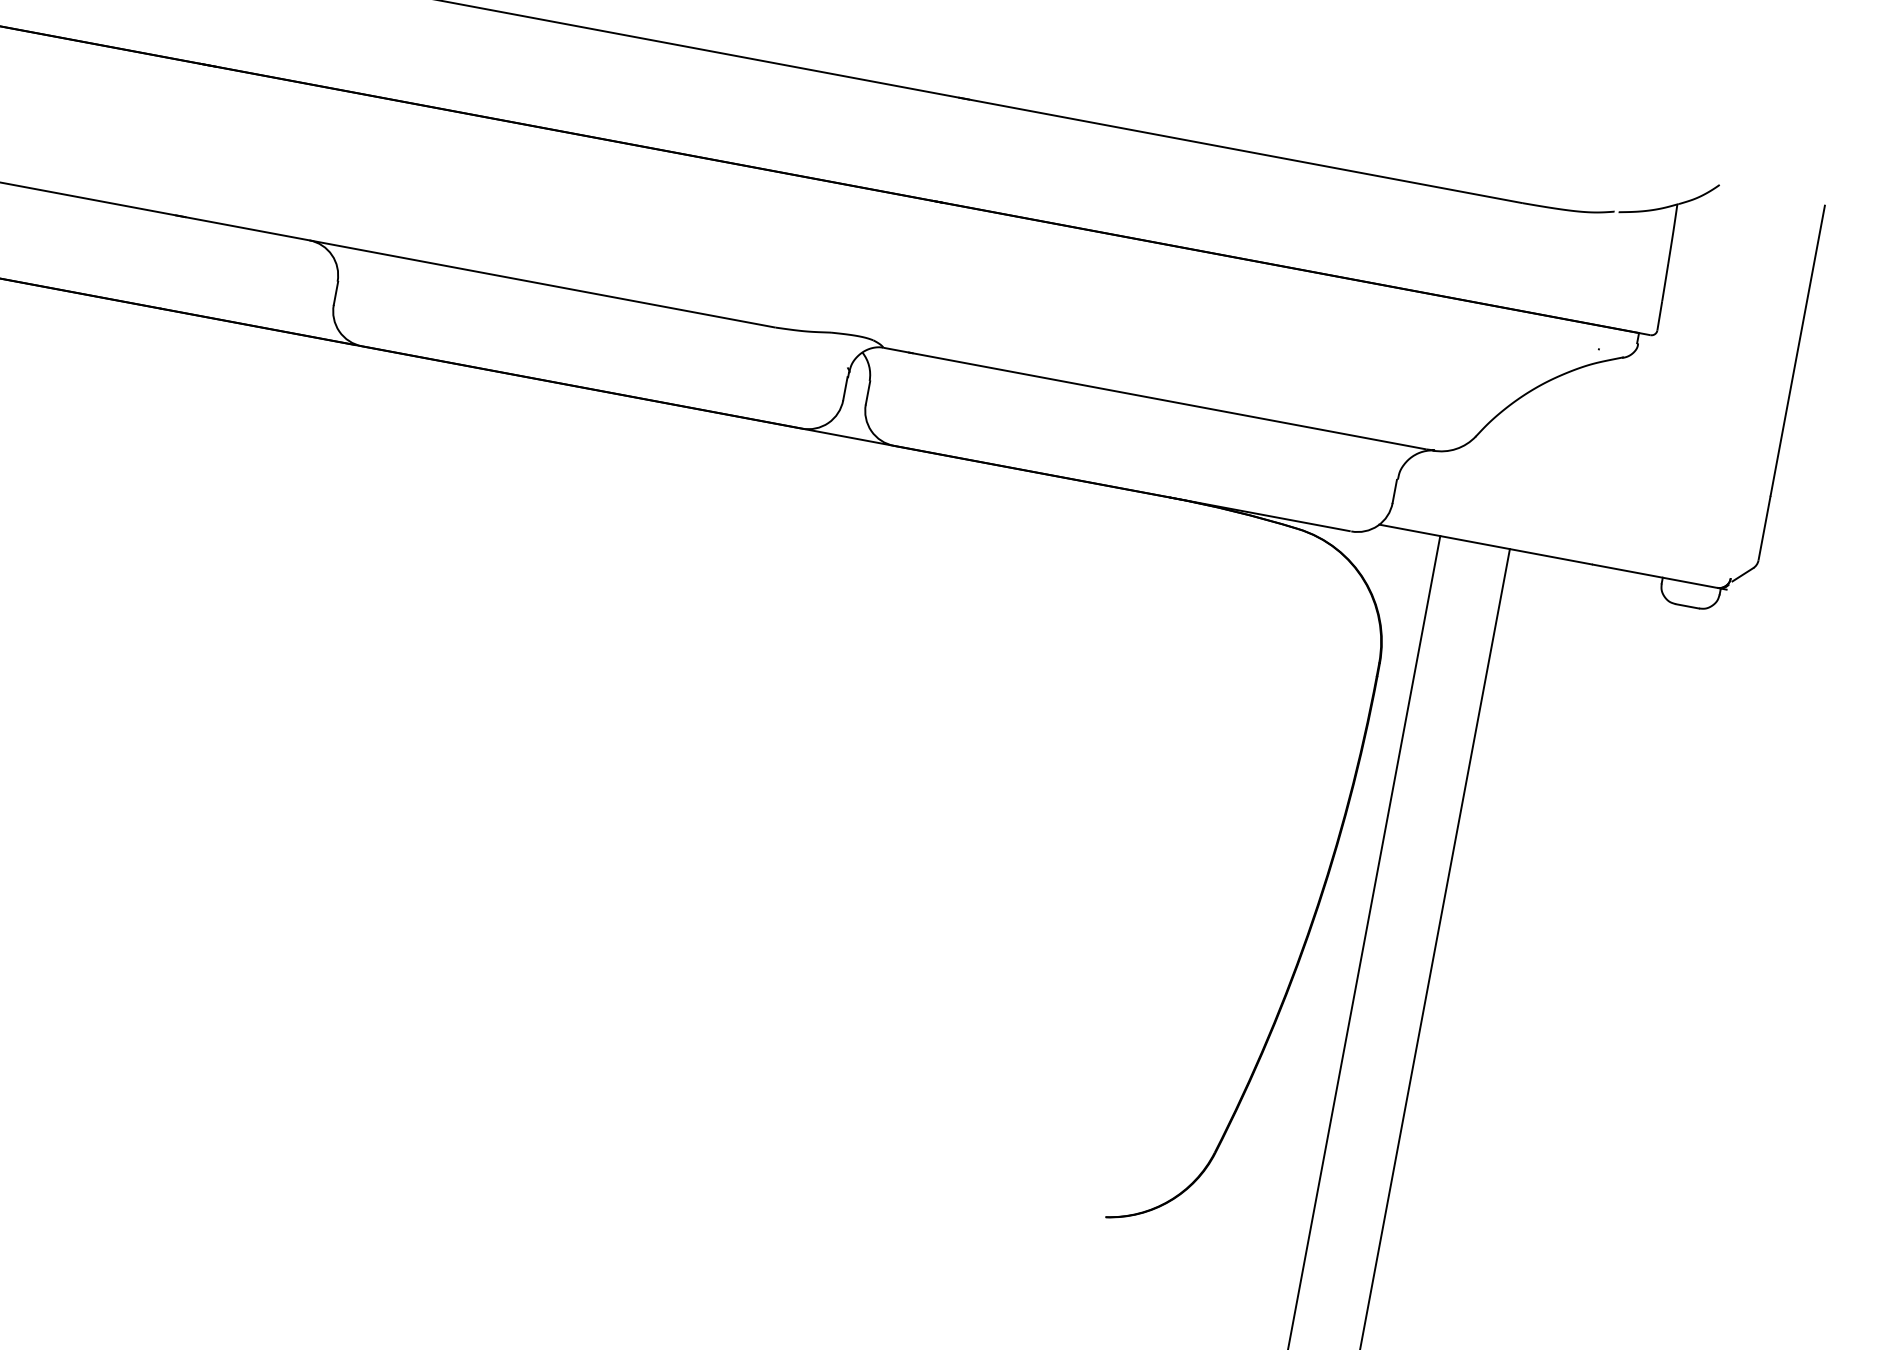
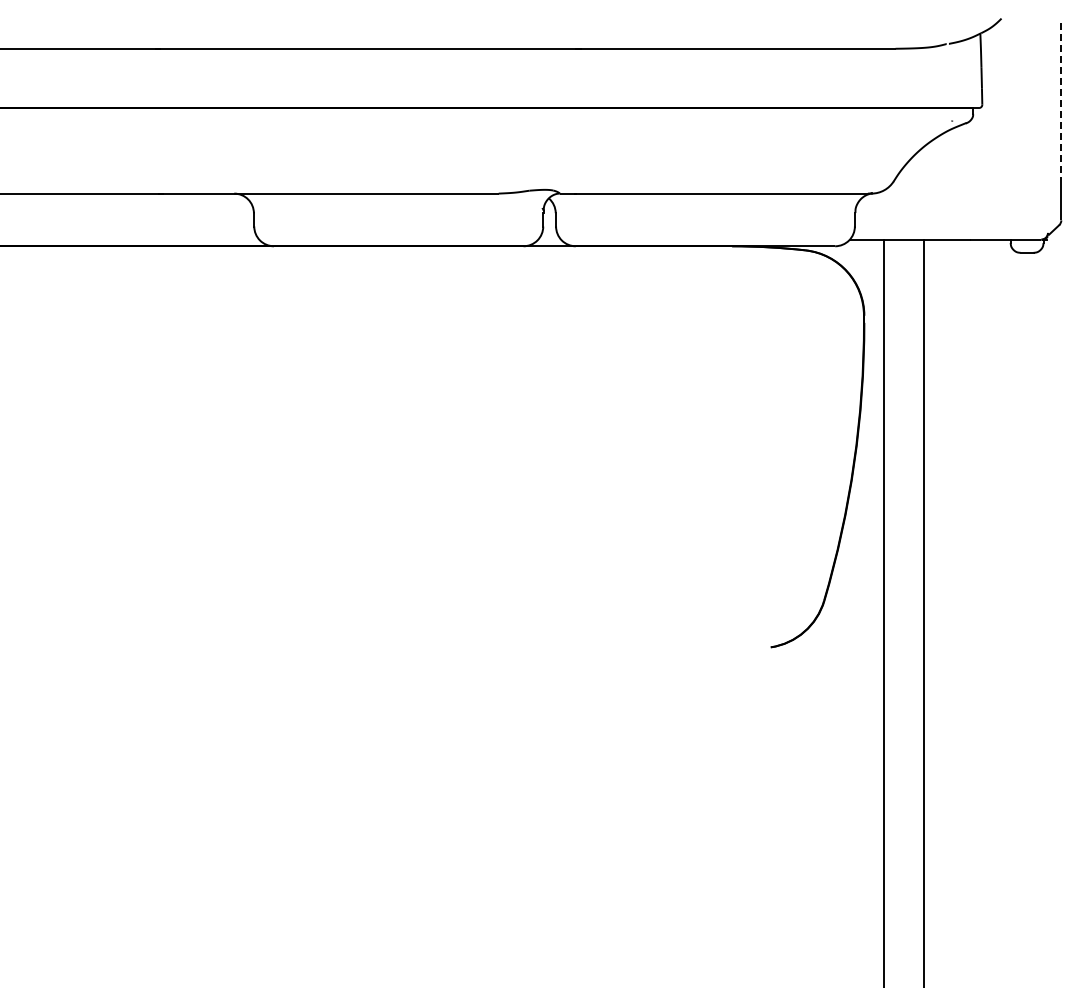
line: (1798, 349) -> (1061, 100), solid -> dashed

